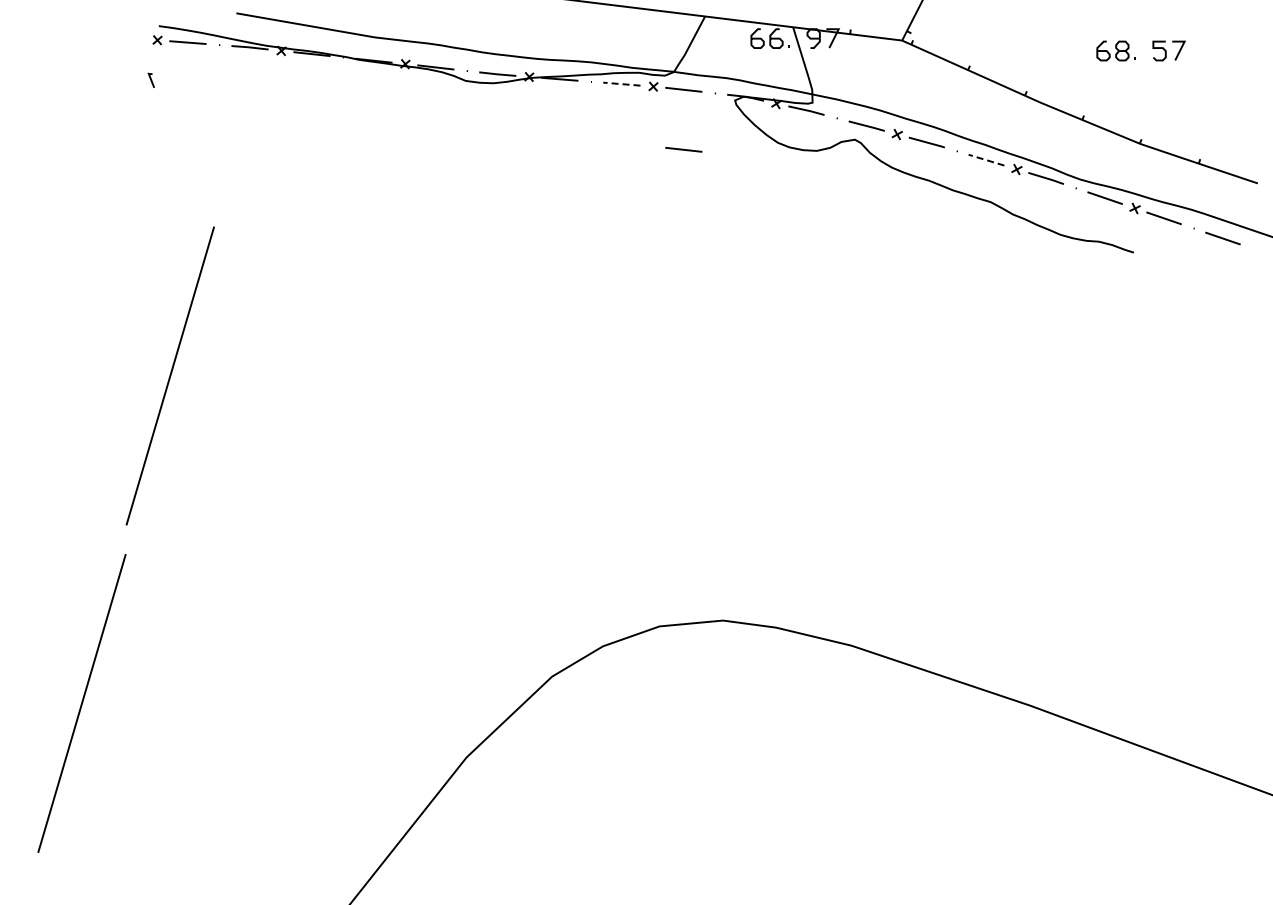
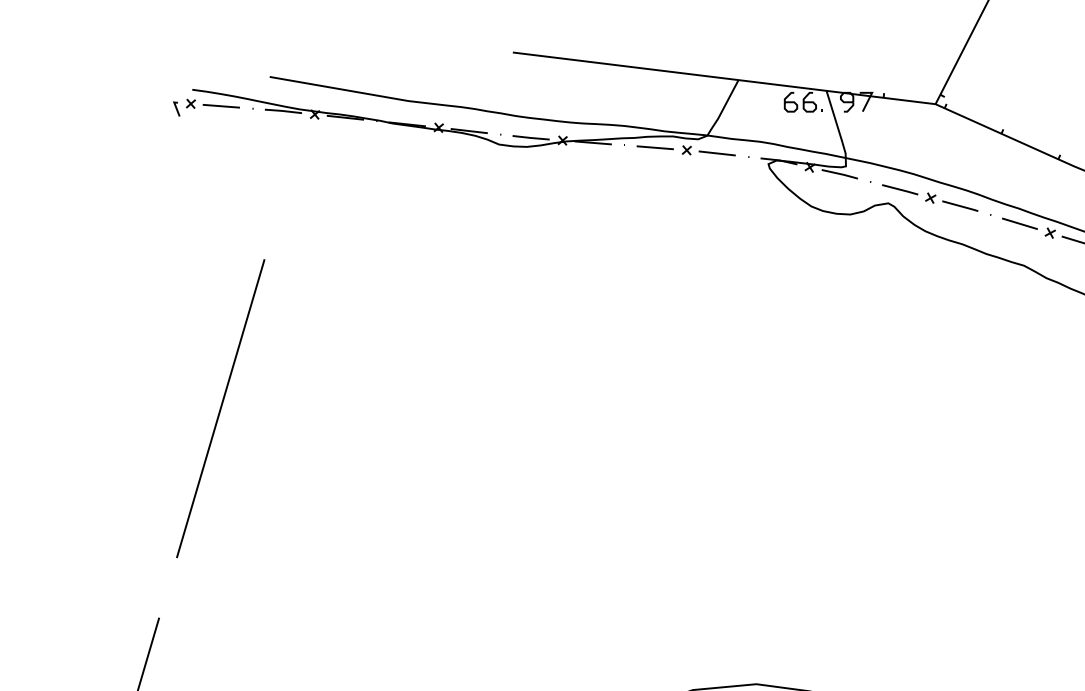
line: (150, 79) -> (175, 108), moved
line: (621, 84) -> (654, 148), dashed -> solid
line: (683, 149) -> (716, 213), removed
line: (986, 160) -> (1019, 224), dashed -> solid
line: (169, 375) -> (219, 408), moved

